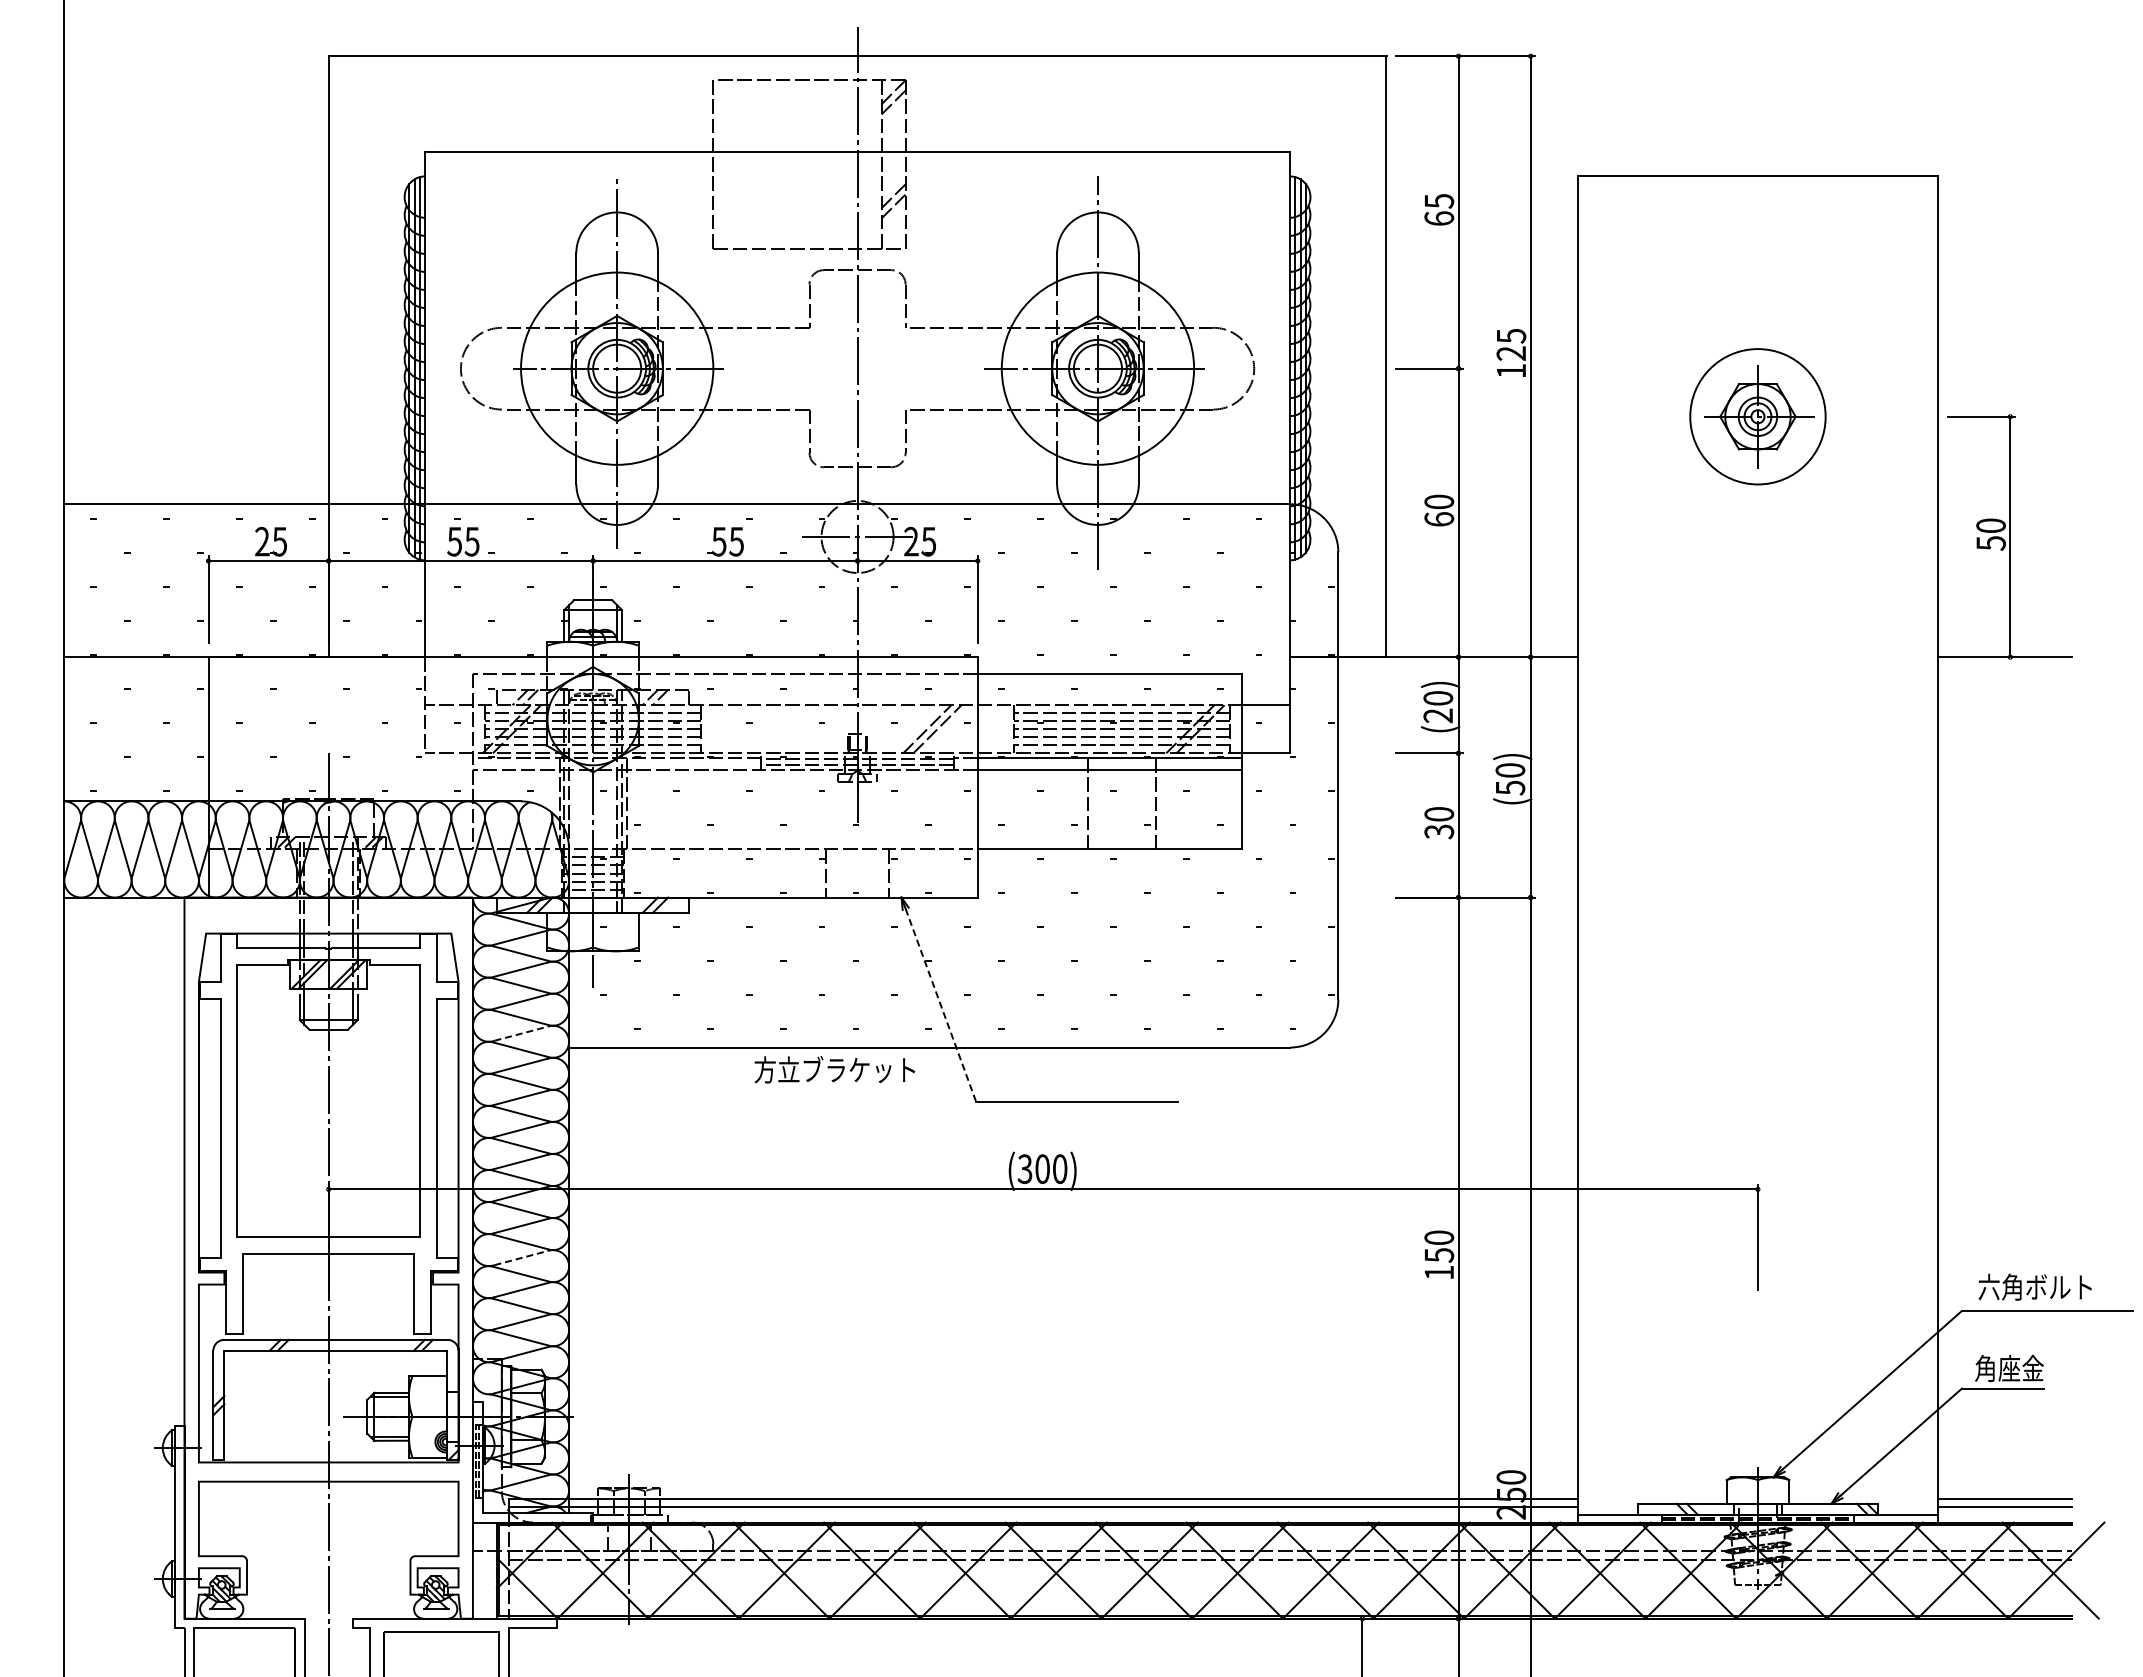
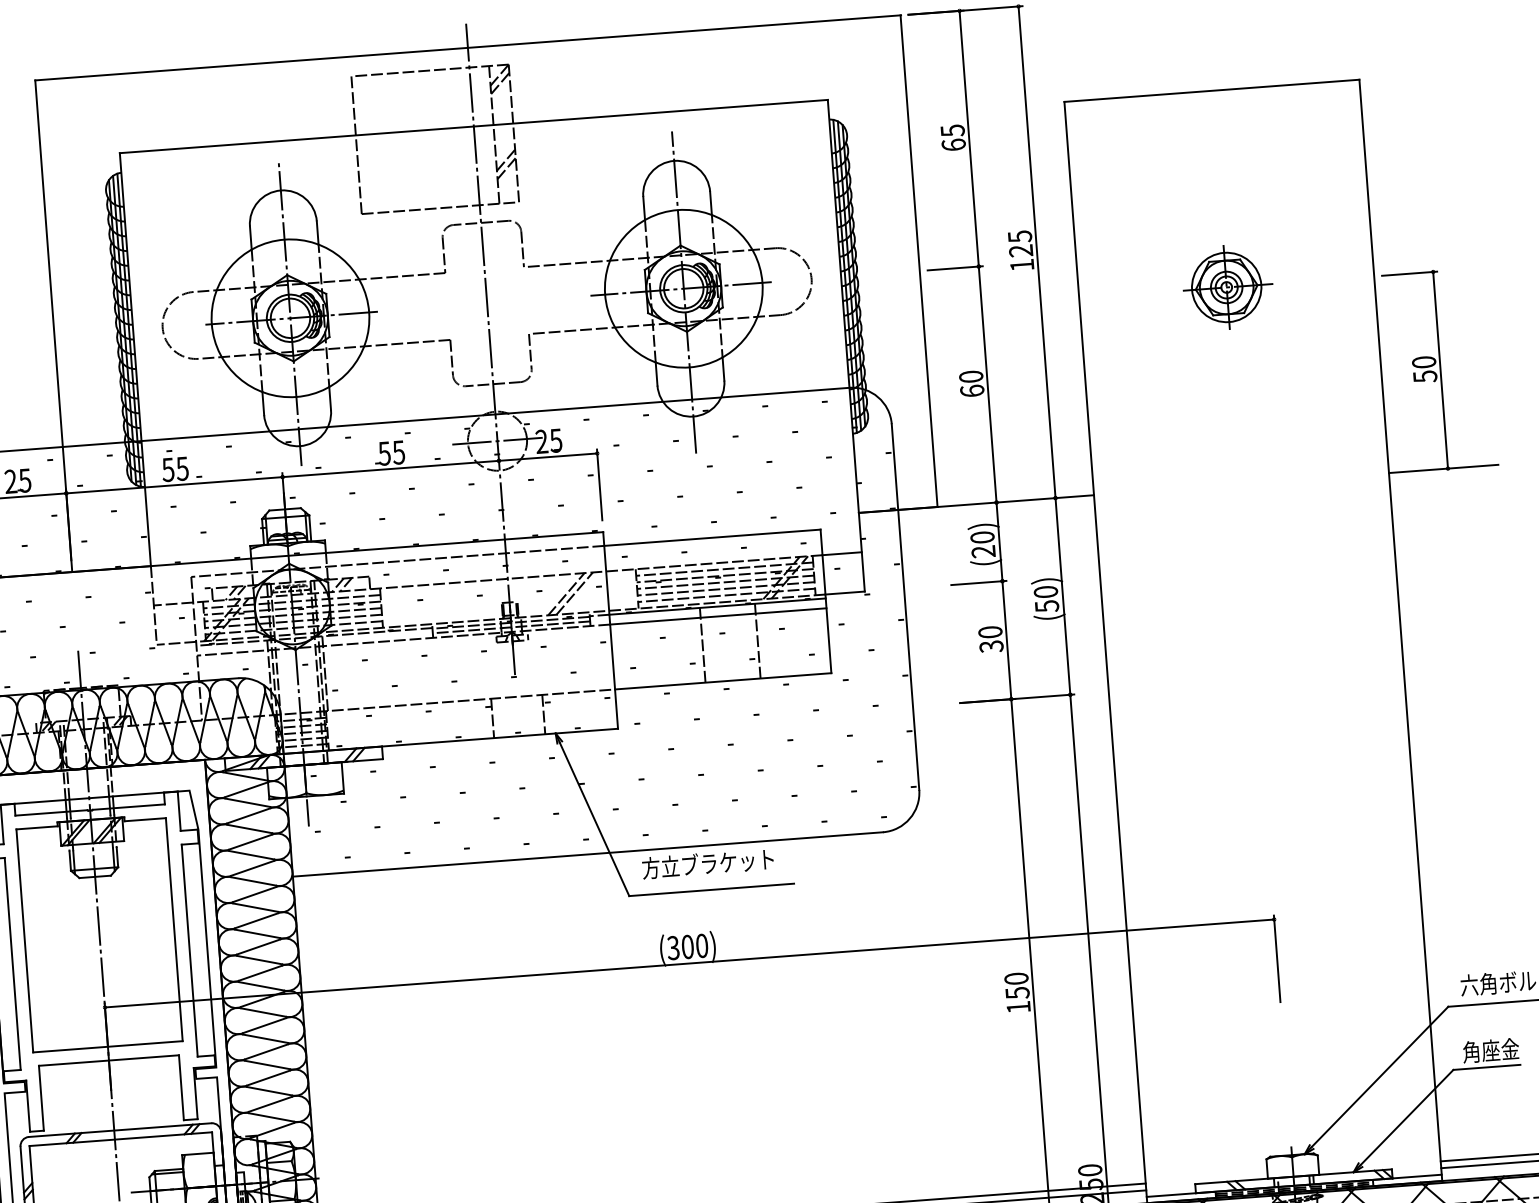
circle: (1757, 416) -> (1226, 287), size x0.62
line: (940, 1005) -> (594, 819), dashed -> solid
line: (521, 1033) -> (253, 868), dashed -> solid
text: (834, 1069) -> (707, 863), moved
line: (521, 1258) -> (266, 1052), dashed -> solid

